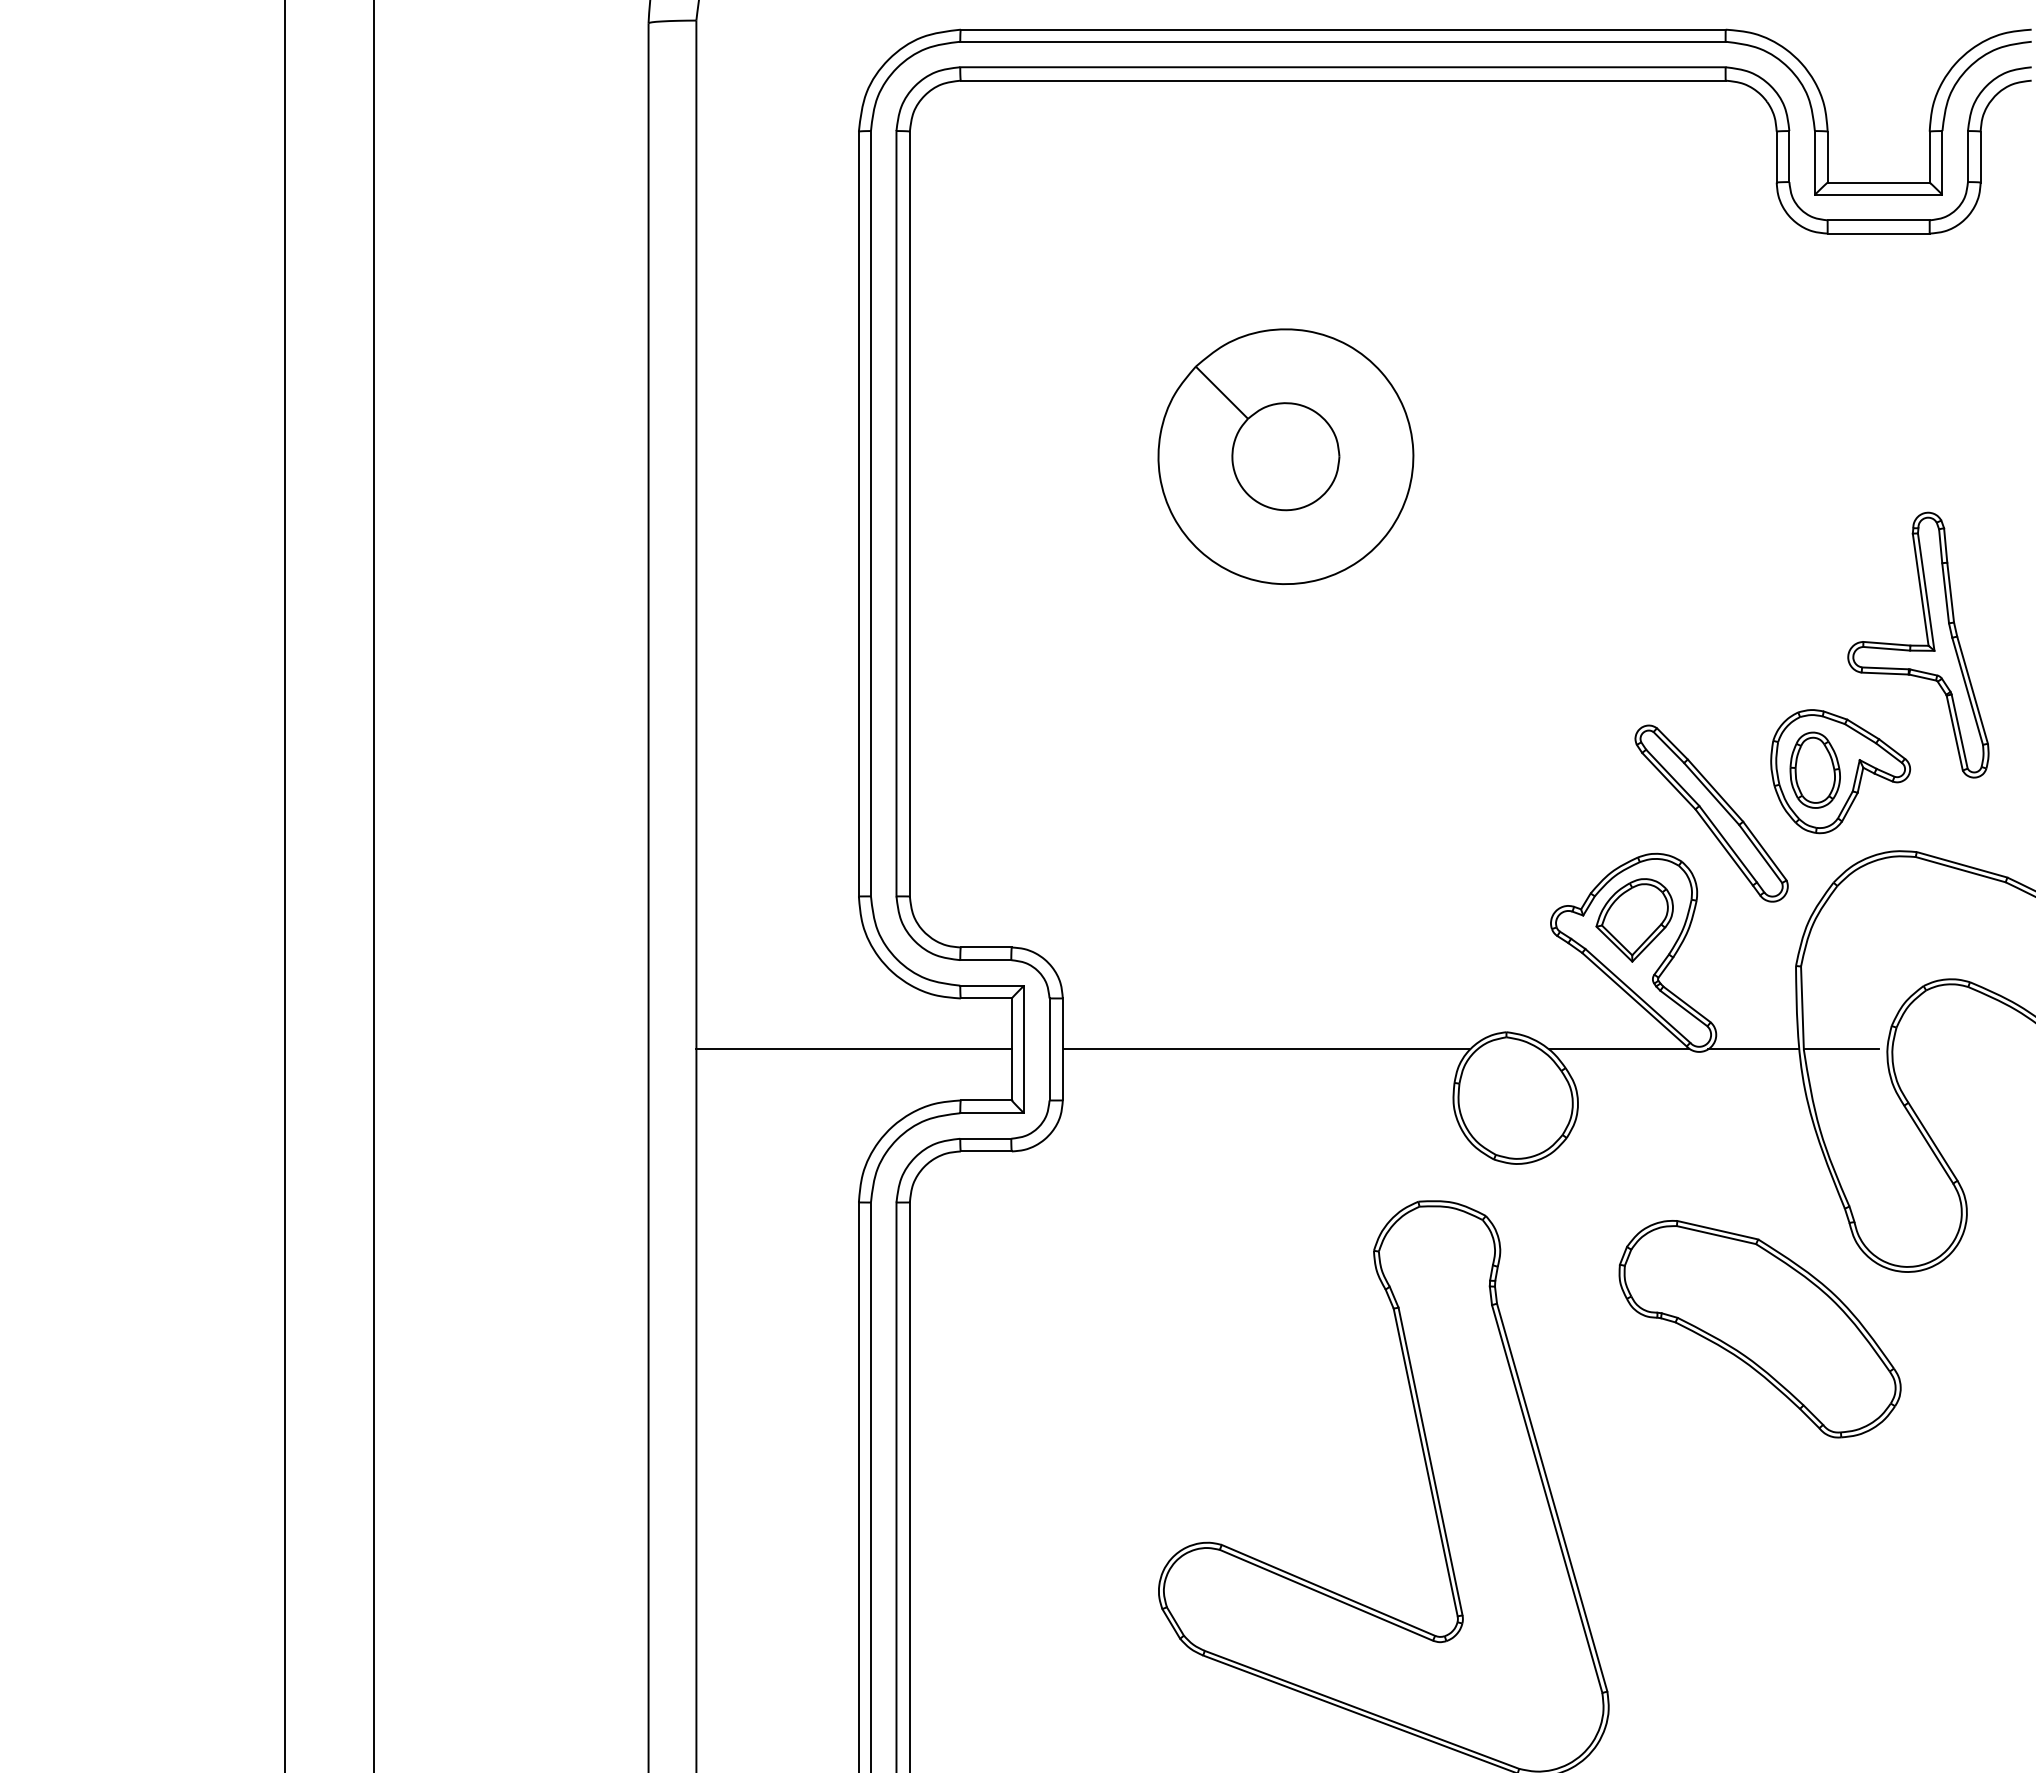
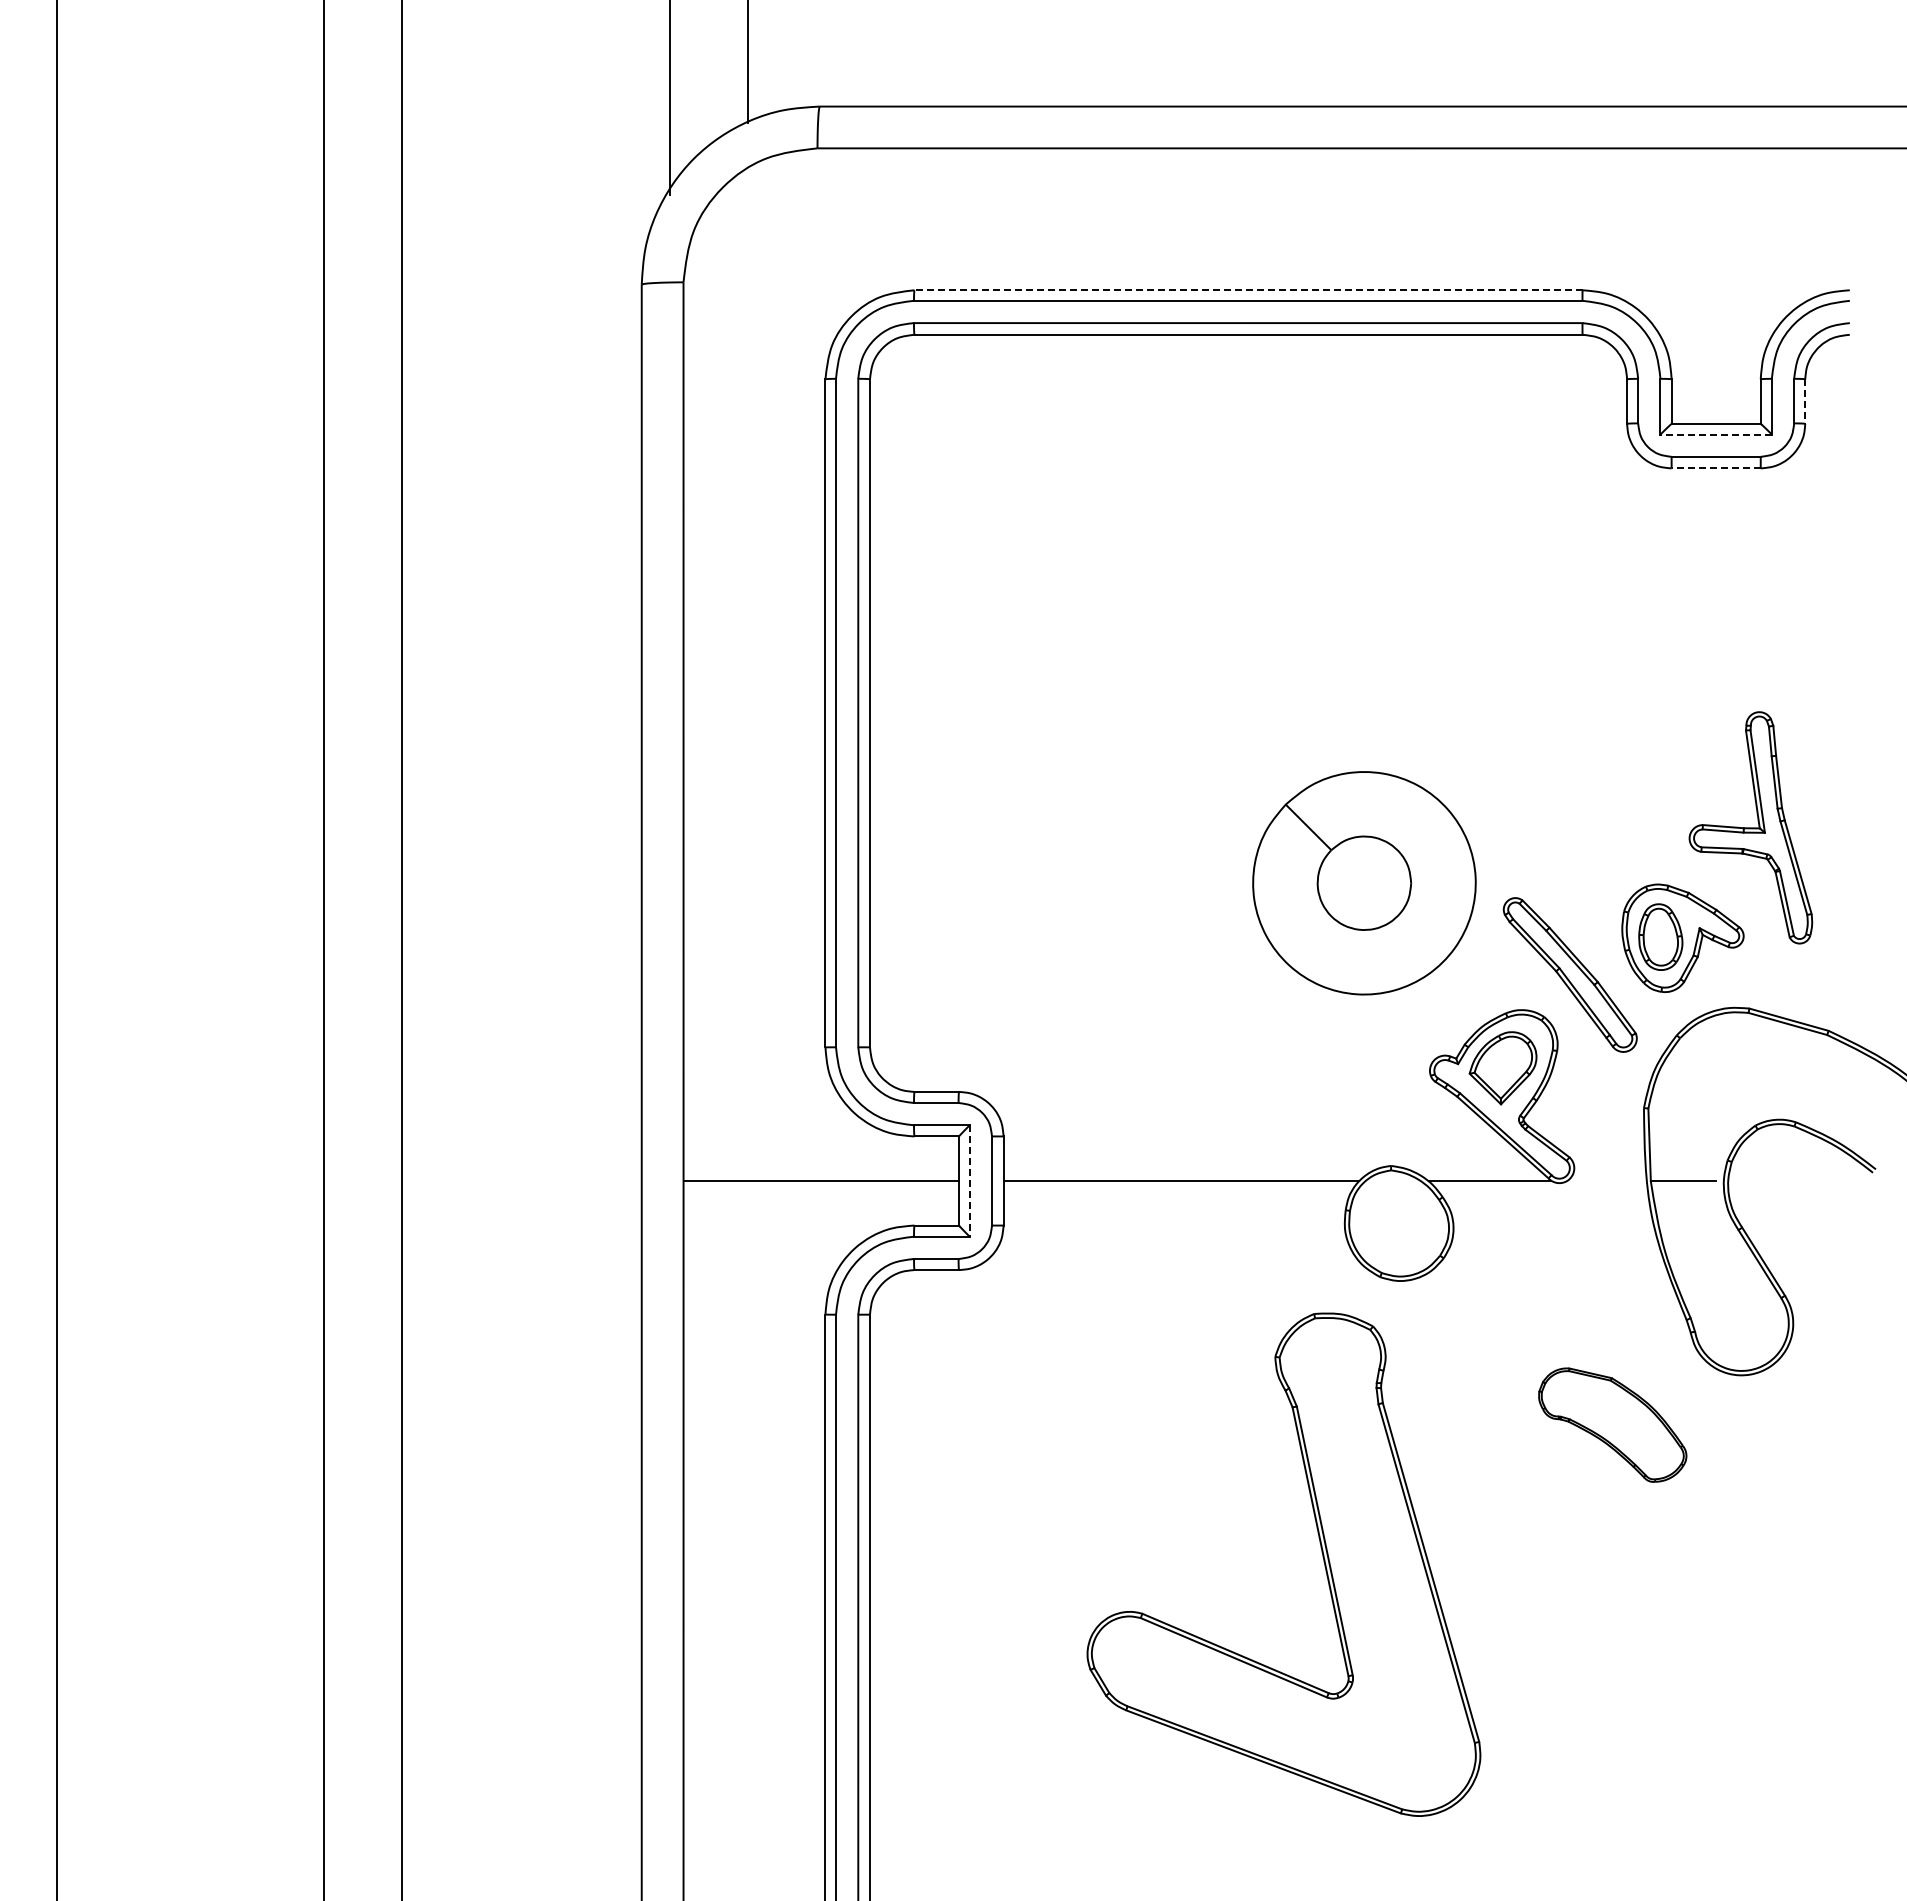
line: (1343, 29) -> (1248, 290), solid -> dashed
line: (1980, 158) -> (1805, 402), solid -> dashed
line: (1879, 194) -> (1716, 434), solid -> dashed
line: (1879, 233) -> (1716, 468), solid -> dashed
part: (1285, 456) -> (1364, 883), moved
line: (1023, 1050) -> (969, 1181), solid -> dashed
line: (1753, 1050) -> (1606, 1181), removed
part: (1759, 1328) -> (1612, 1424), size x0.6

